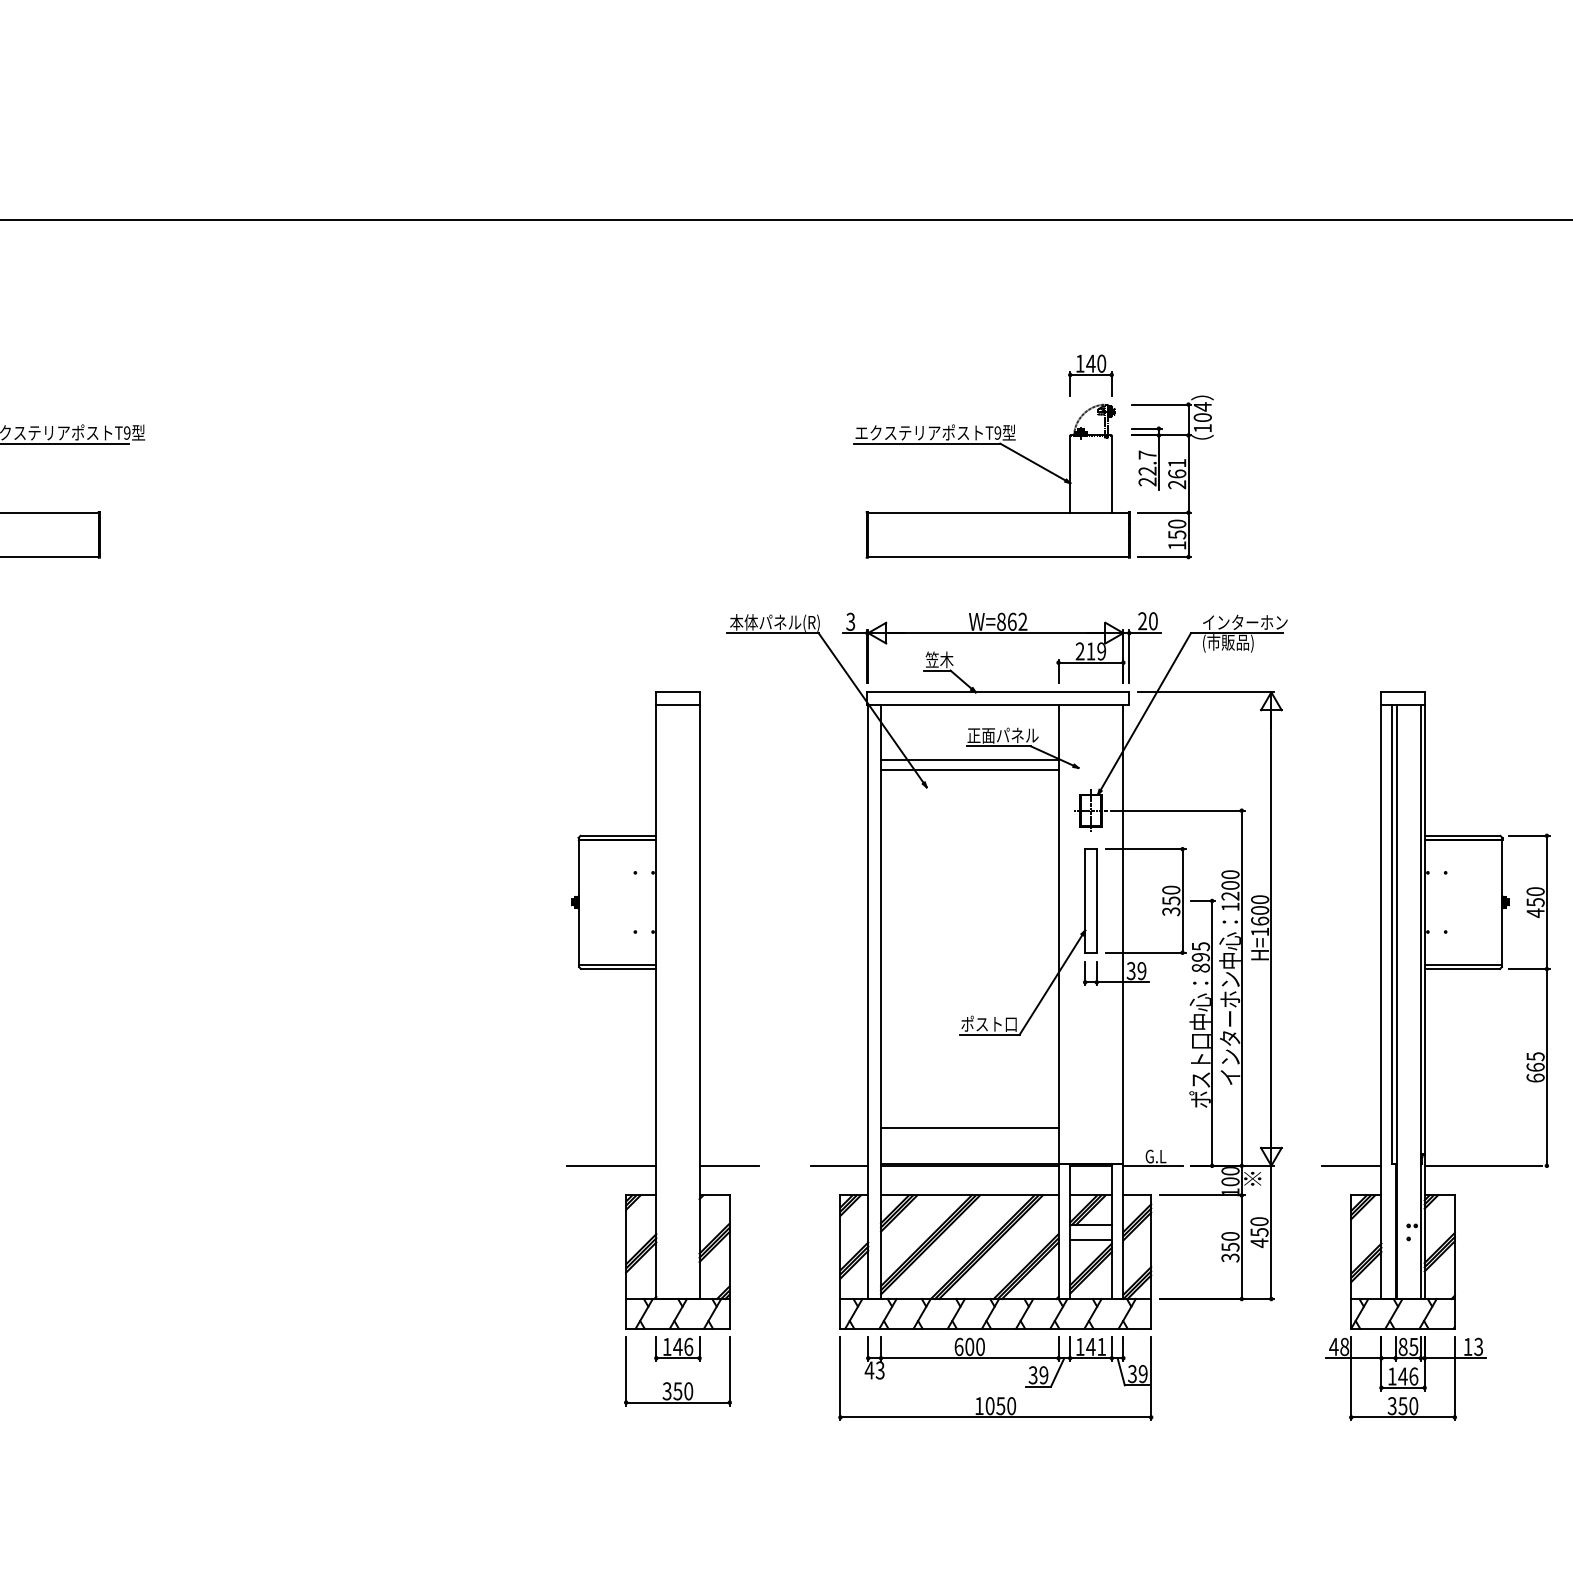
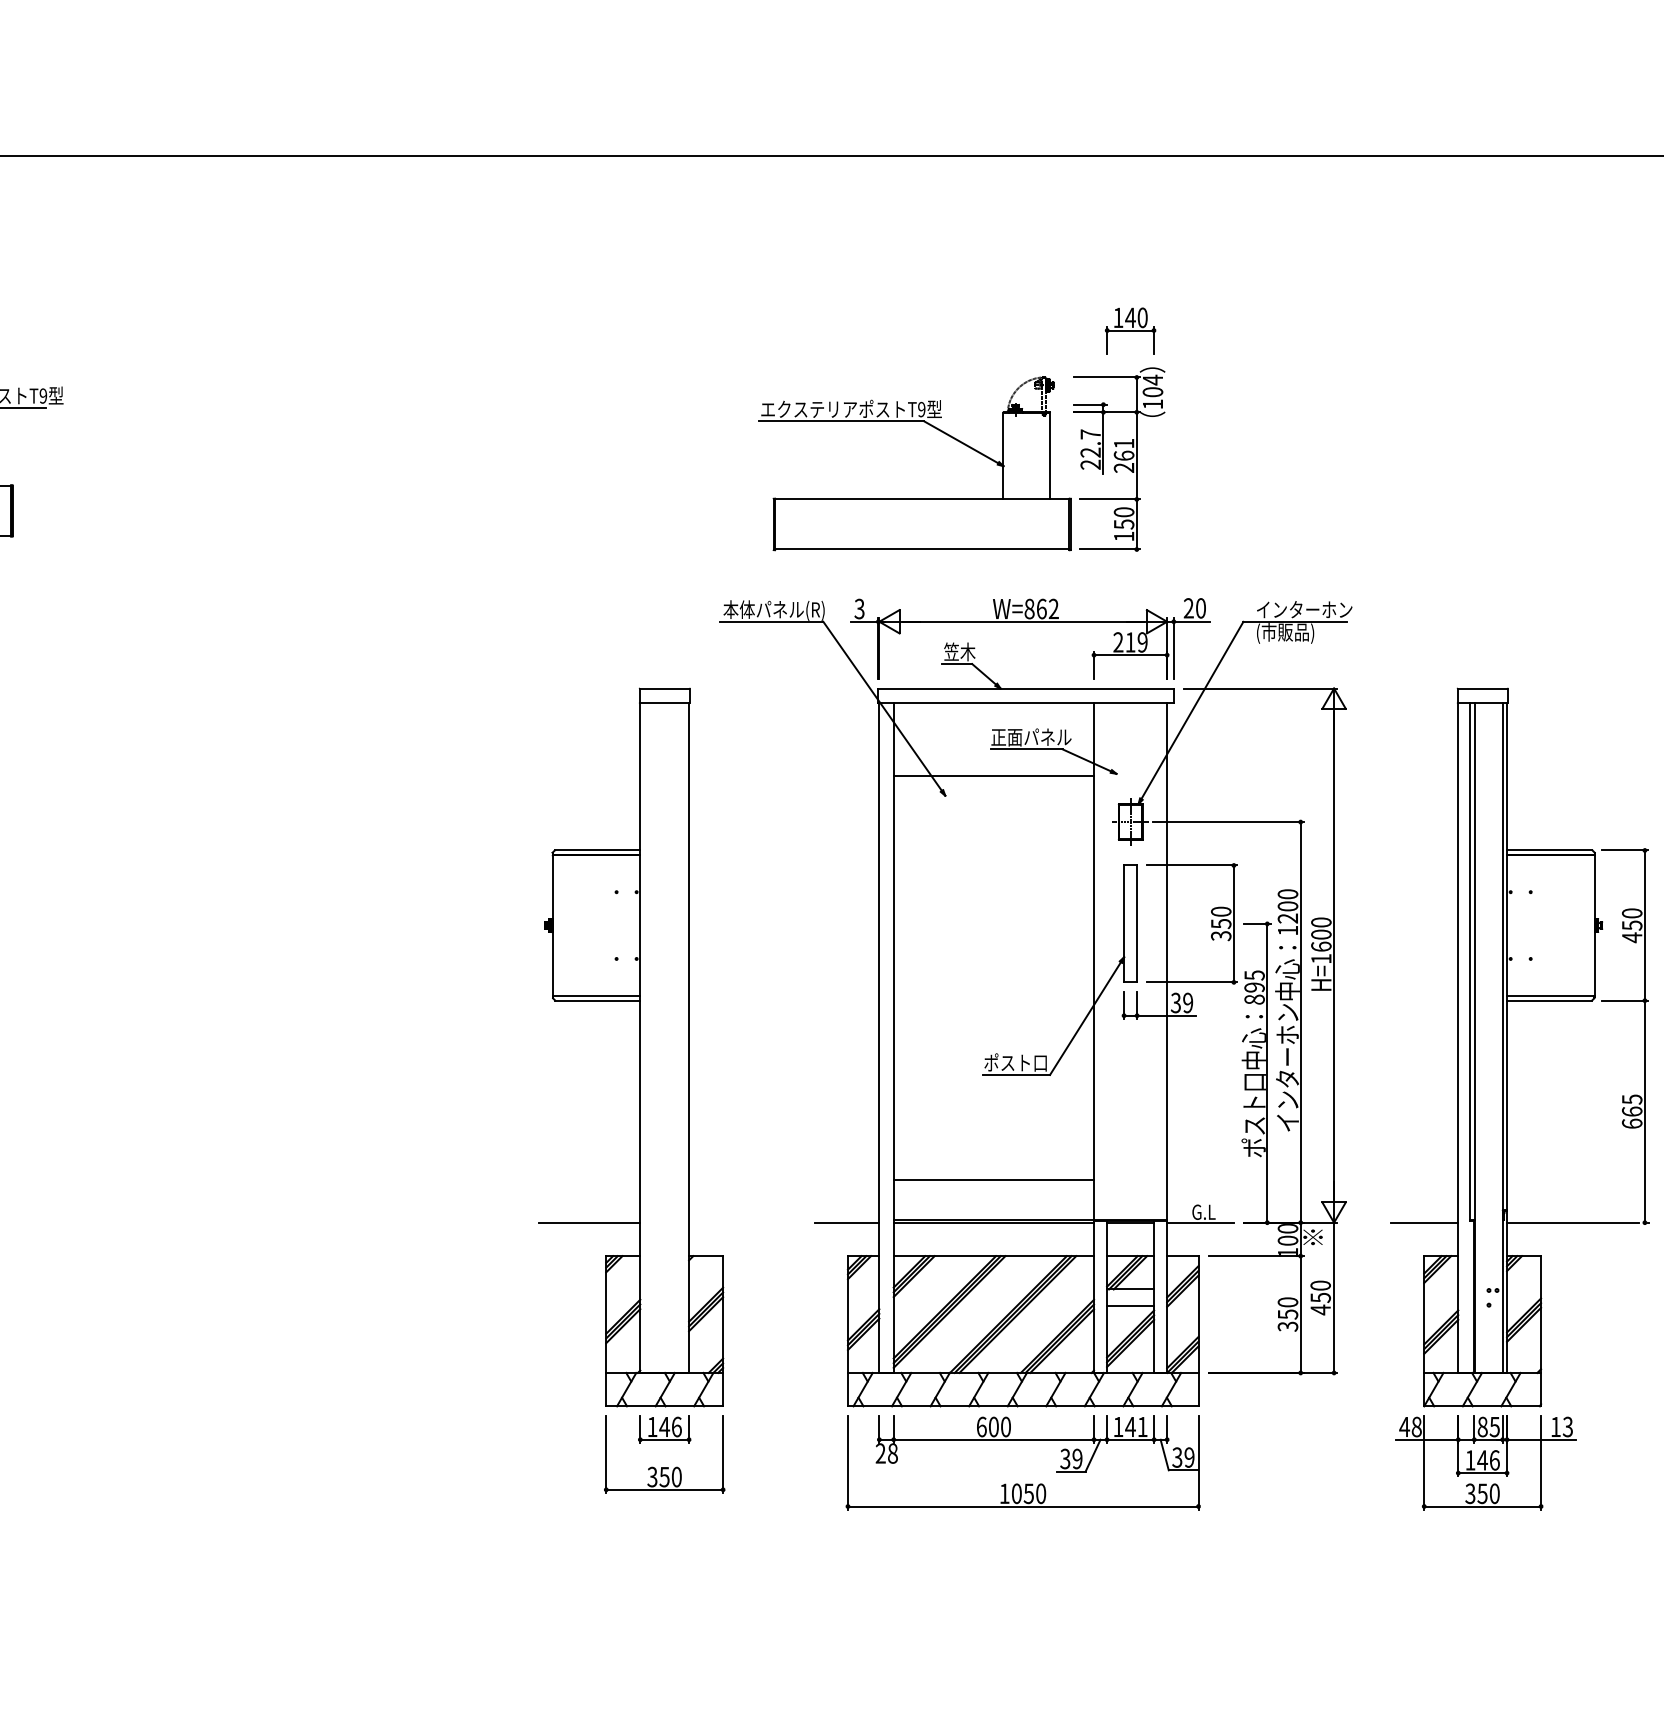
part: (1038, 466) -> (967, 447), moved
line: (969, 759) -> (993, 764), removed
line: (729, 1165) -> (722, 1222), removed
text: (874, 1370) -> (886, 1453), 43 -> 28

